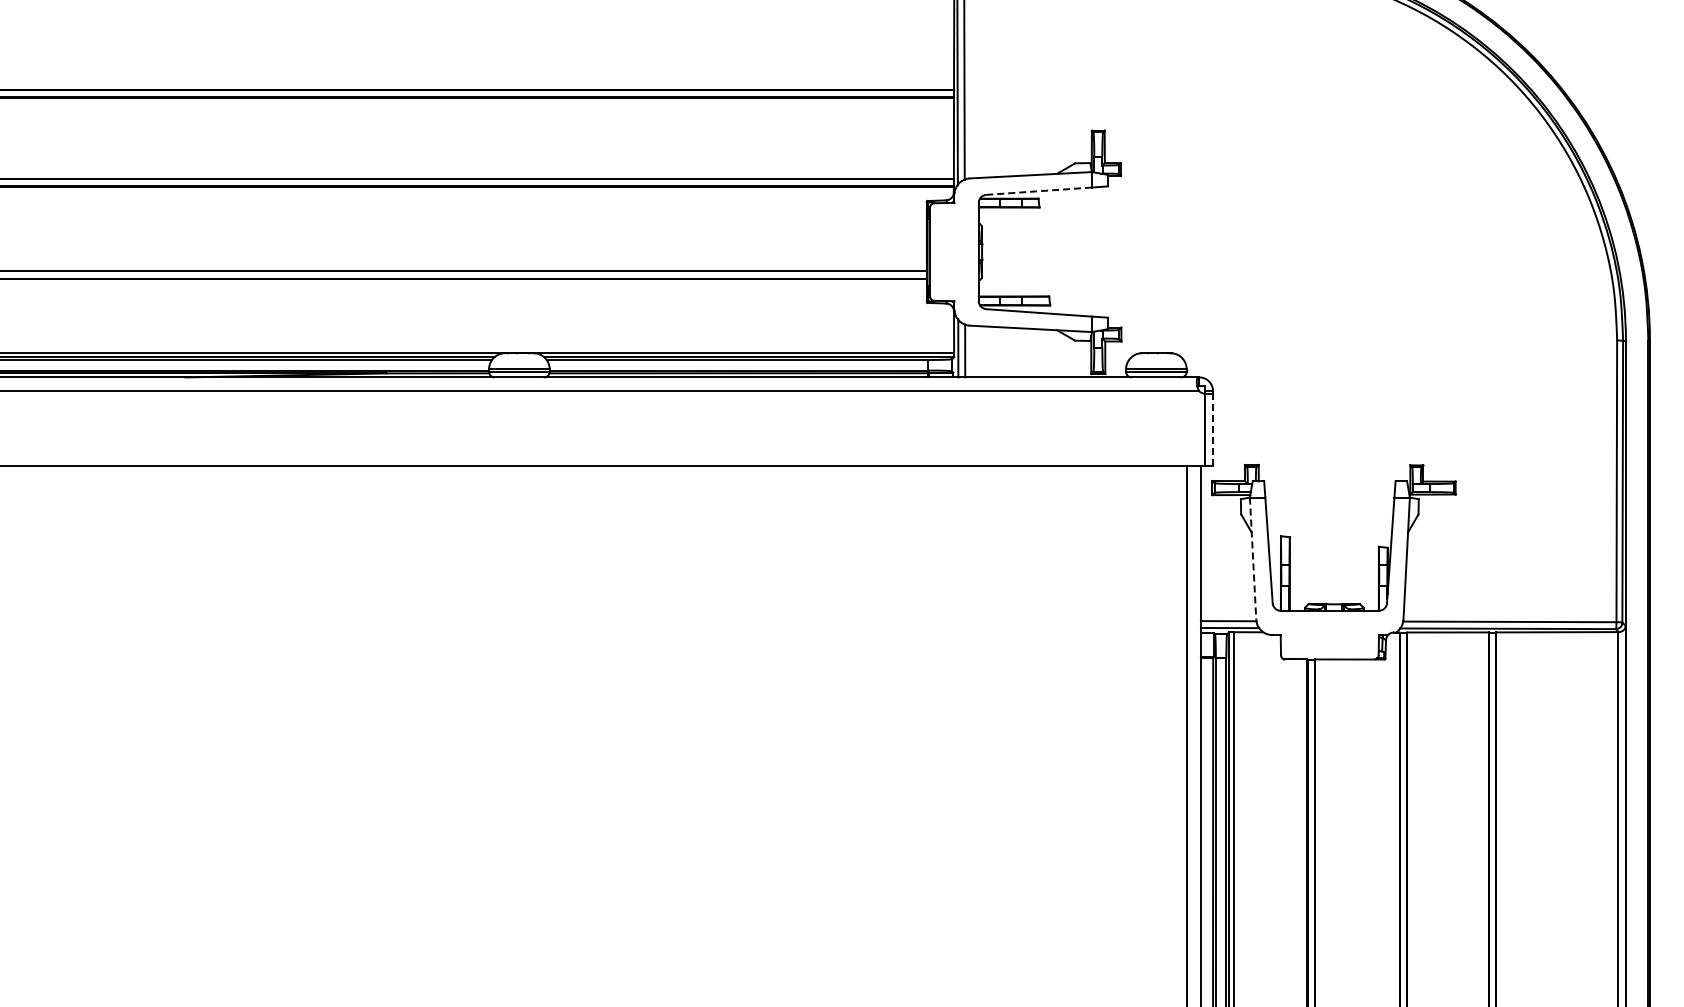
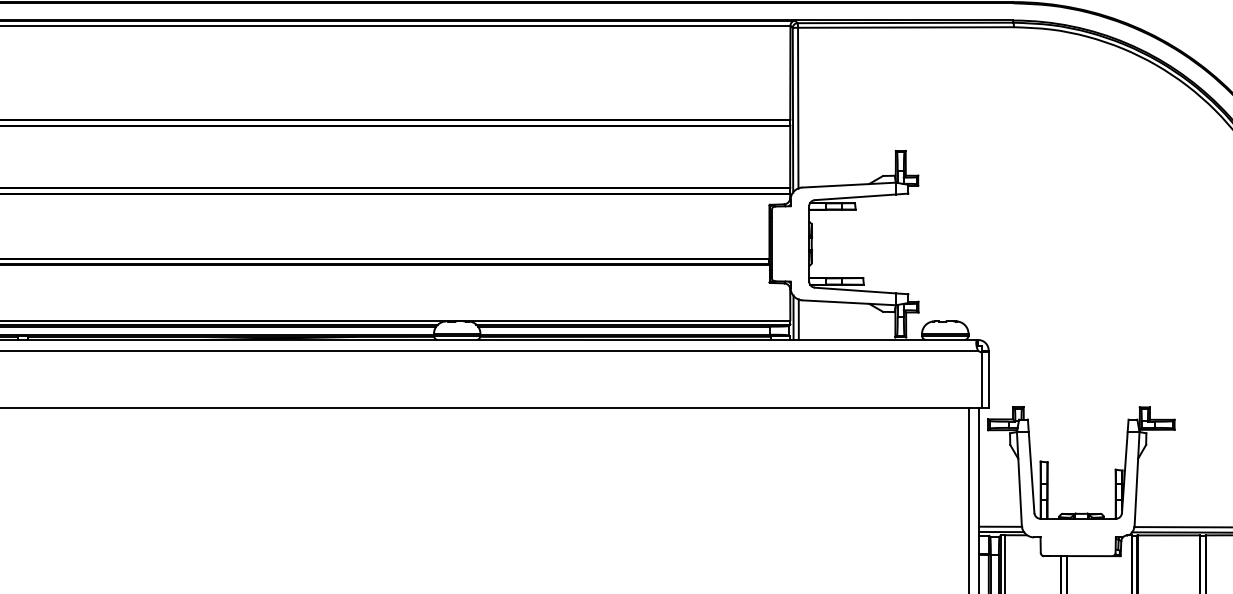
line: (1039, 191) -> (855, 197), dashed -> solid
line: (1213, 429) -> (989, 379), dashed -> solid
line: (1253, 559) -> (1019, 479), dashed -> solid

